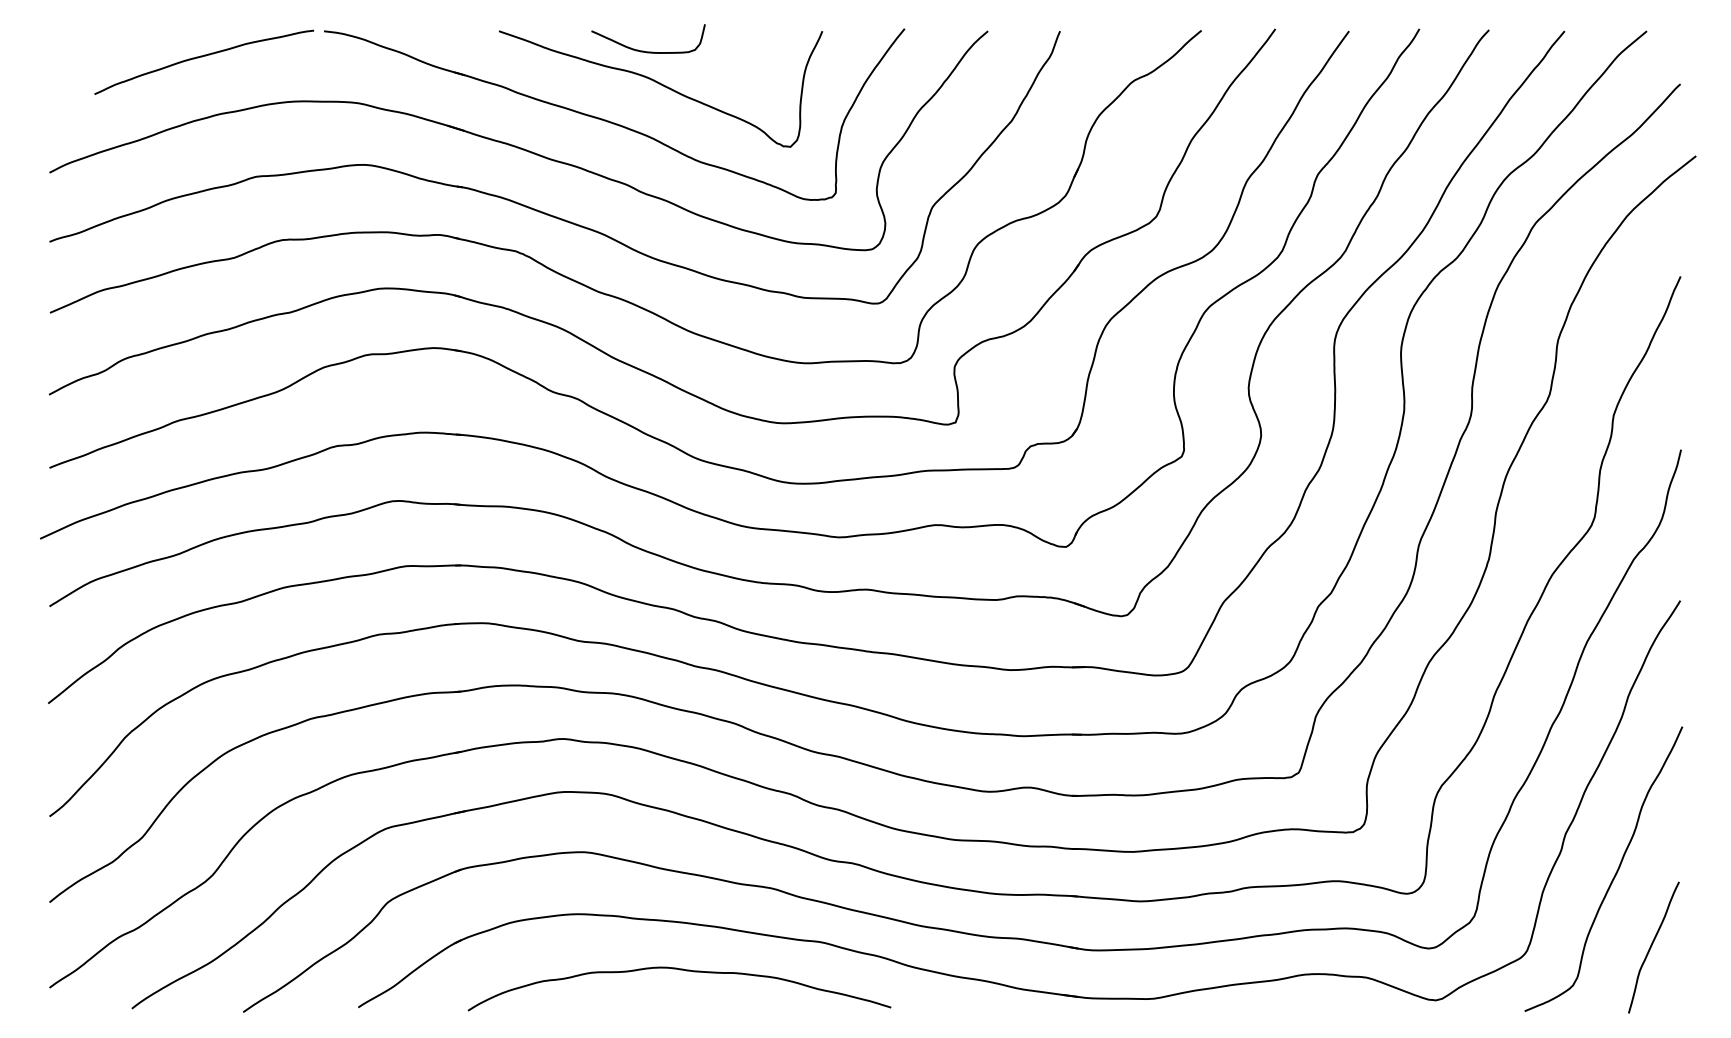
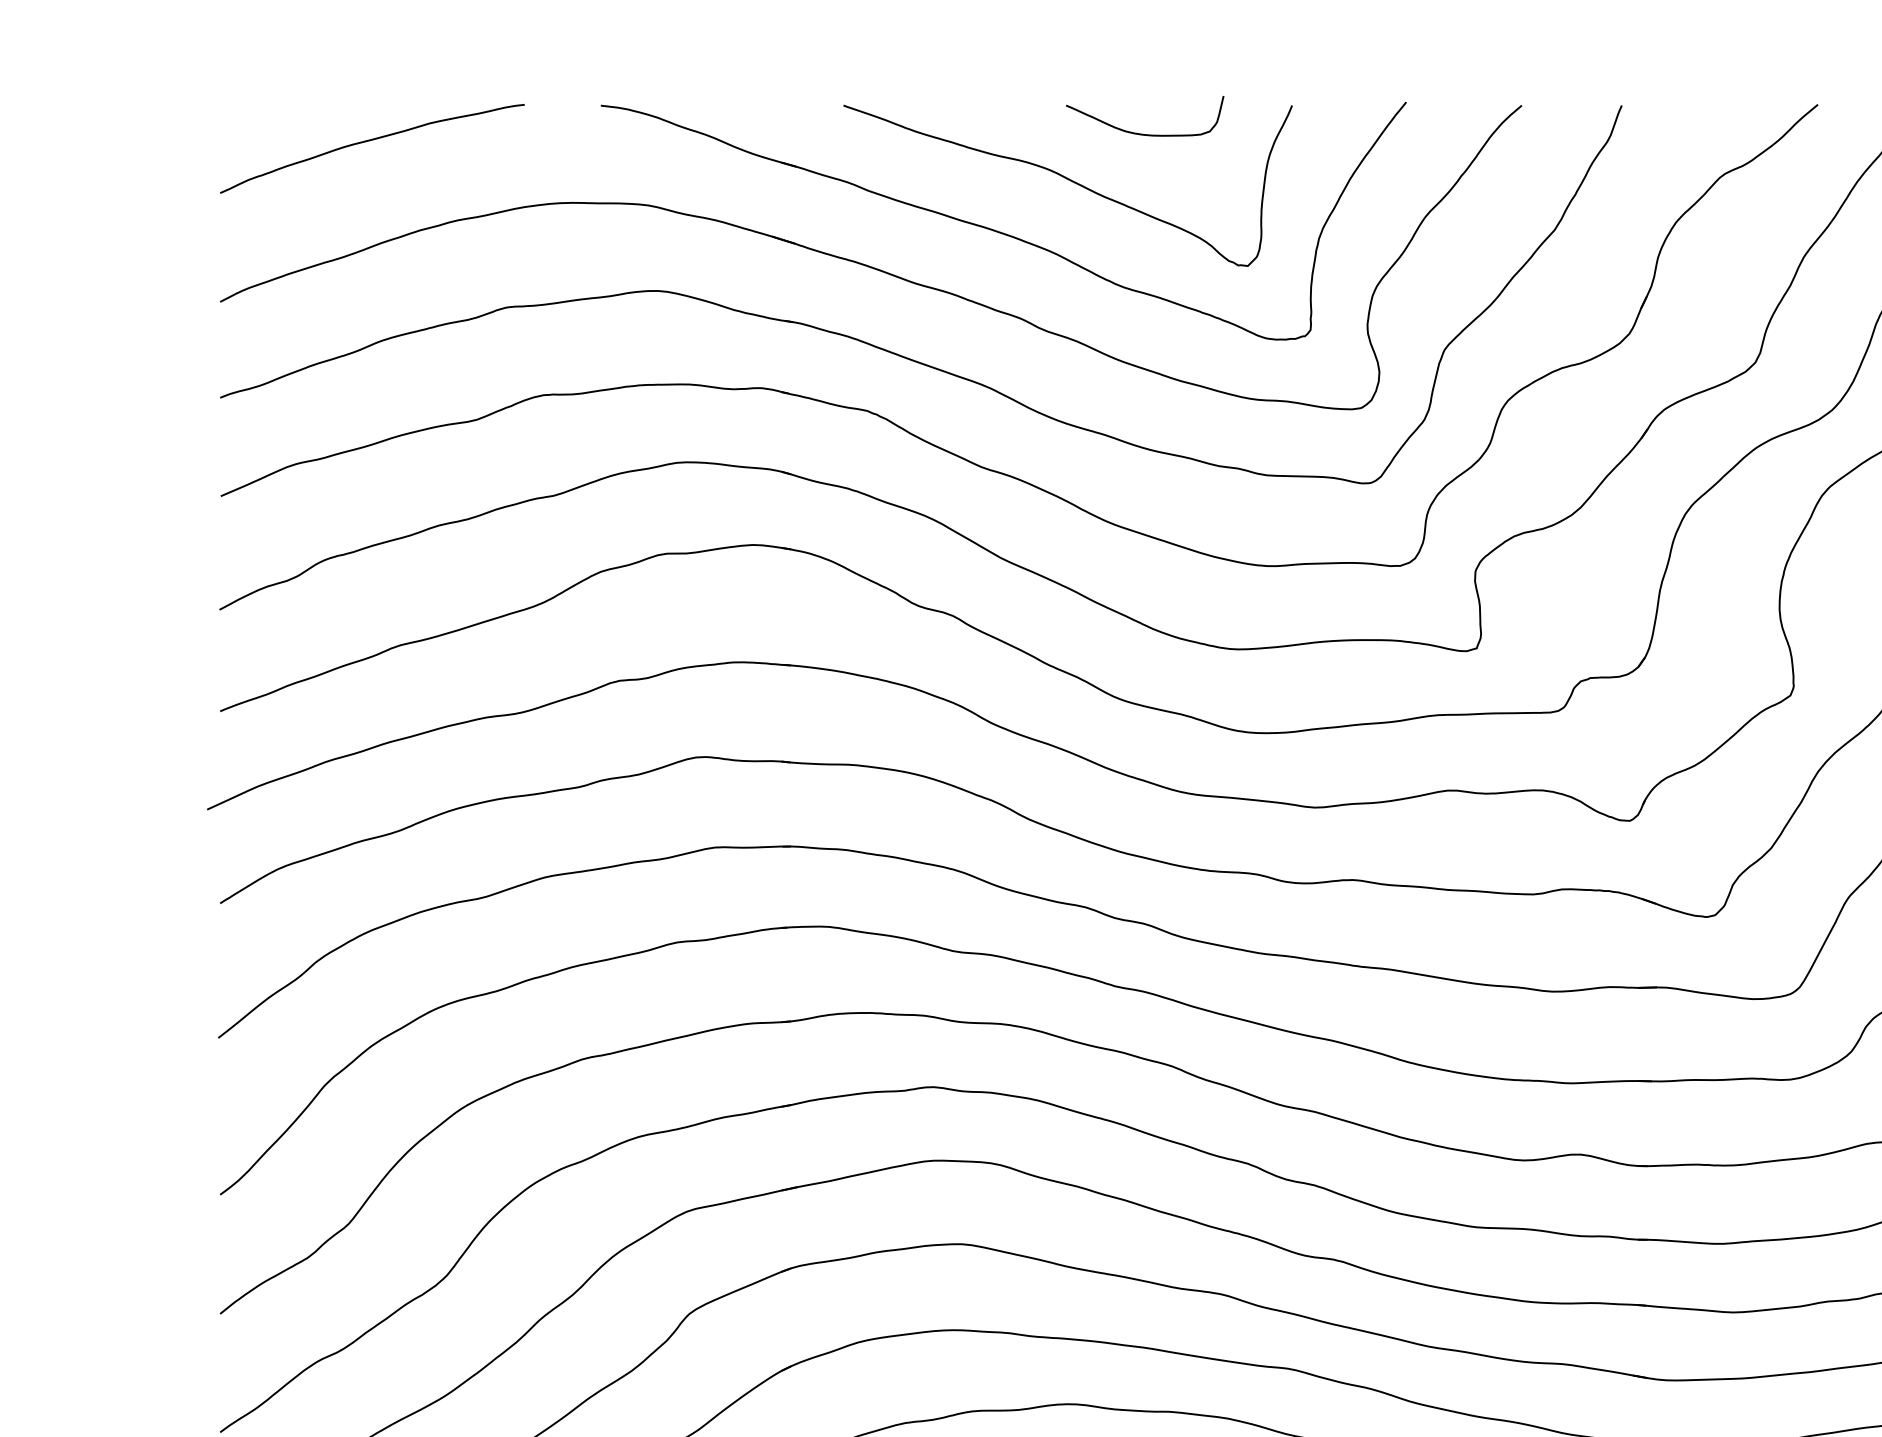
curve: (643, 50) -> (1138, 132), moved
curve: (202, 57) -> (369, 142), moved

